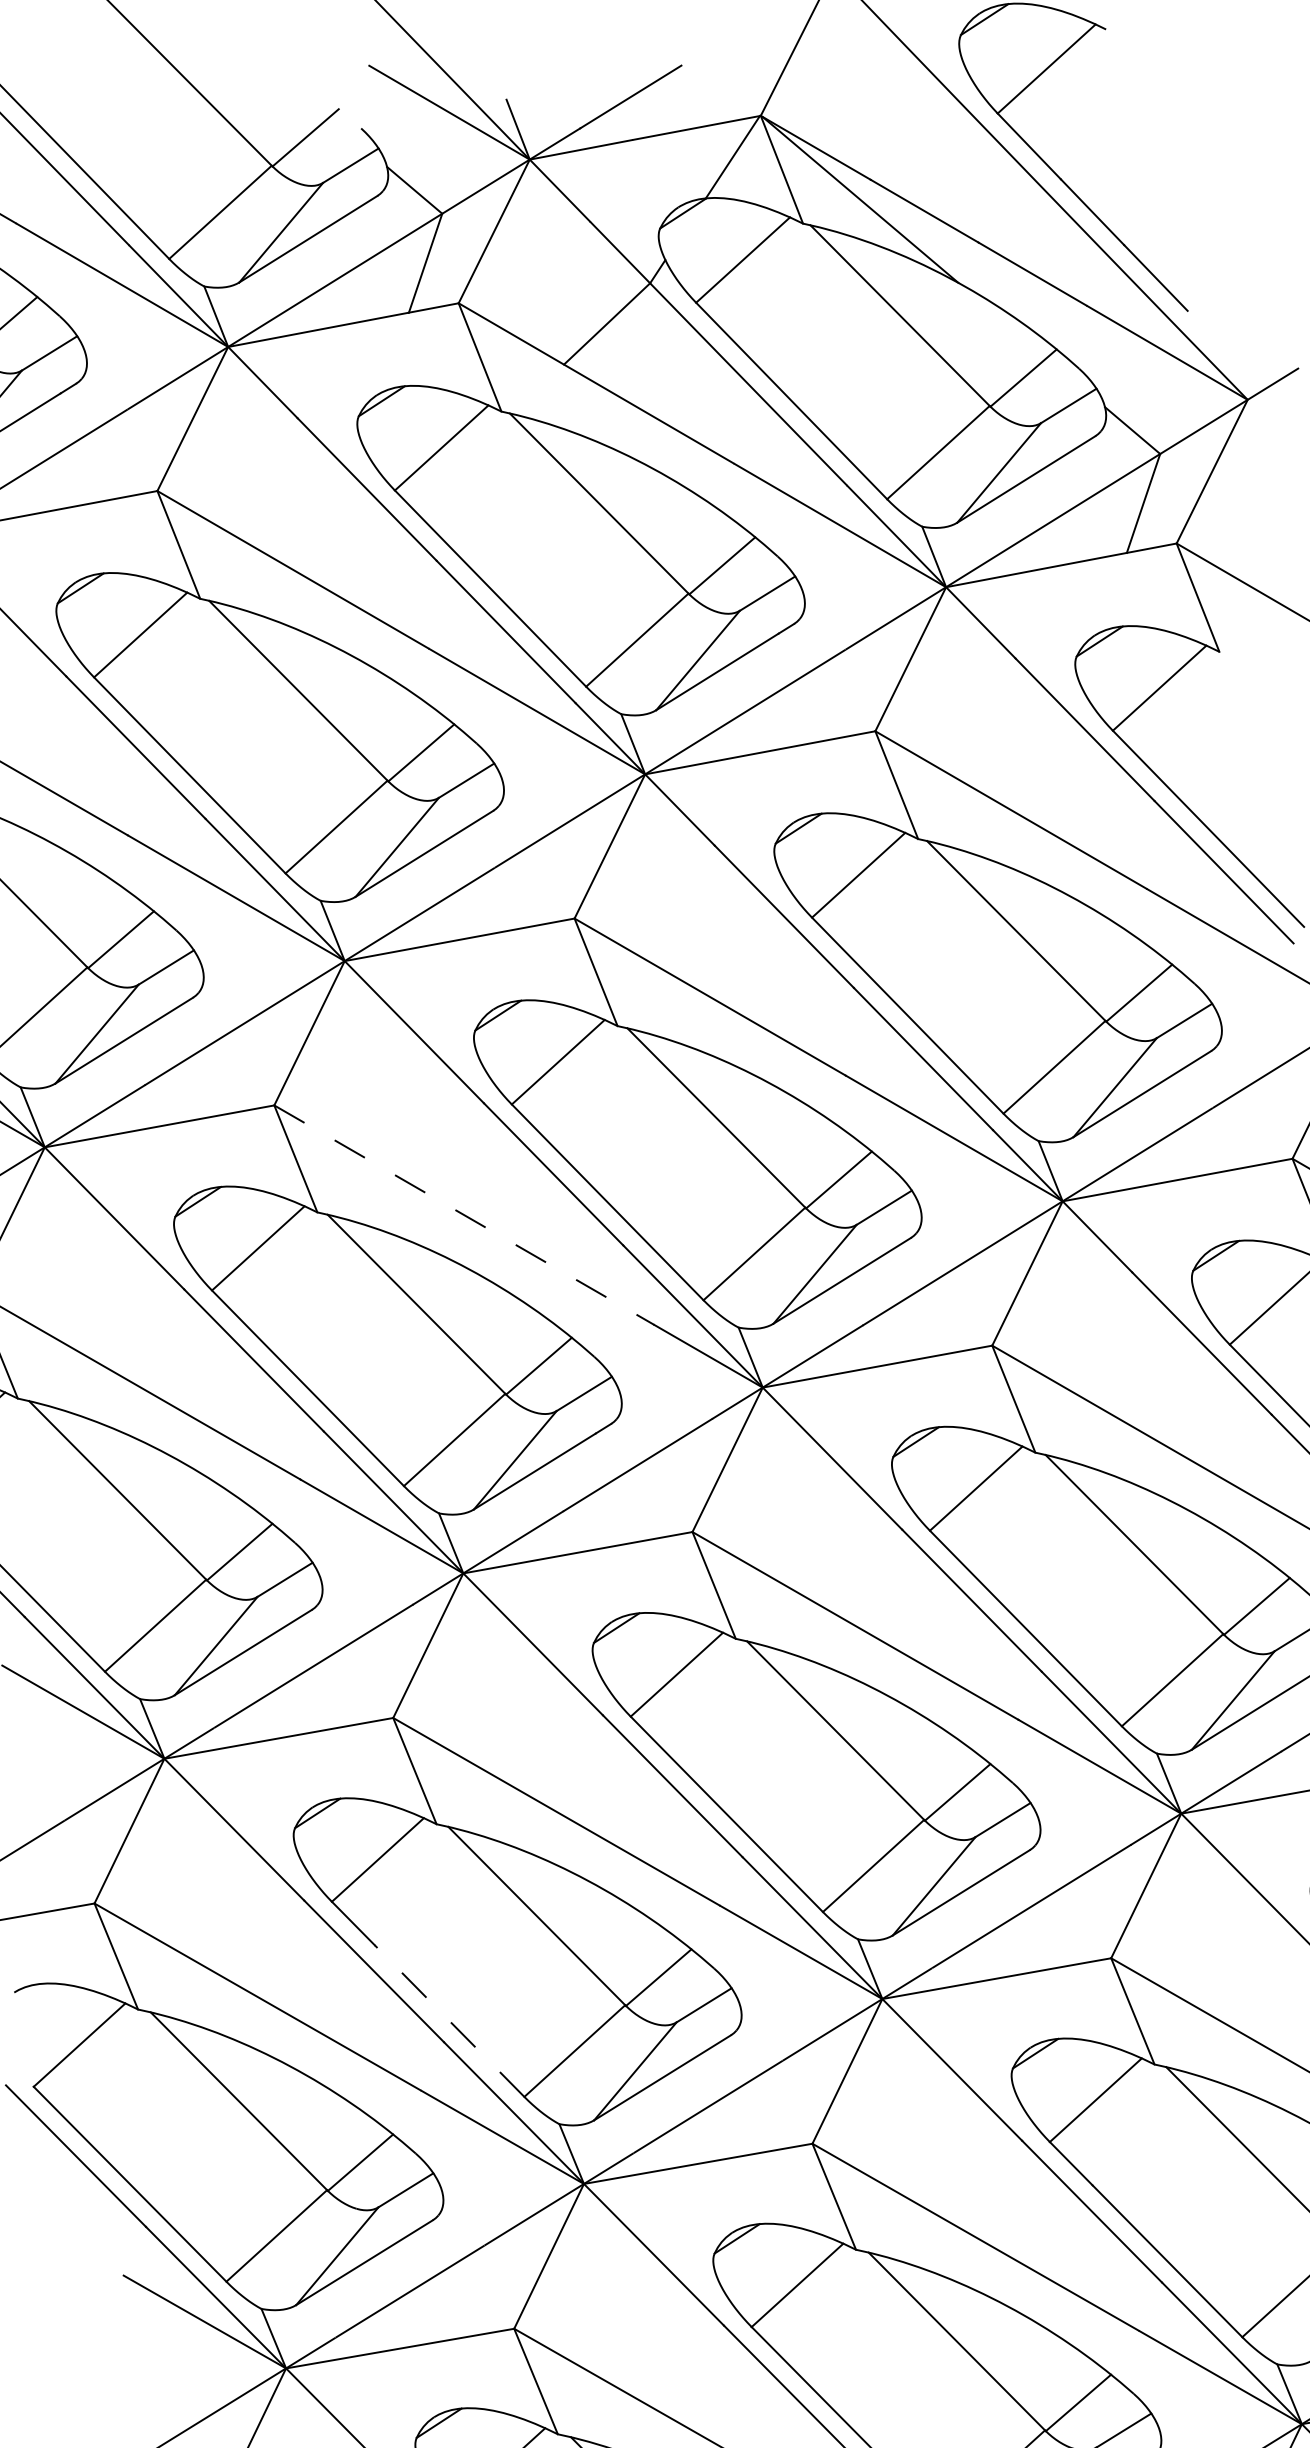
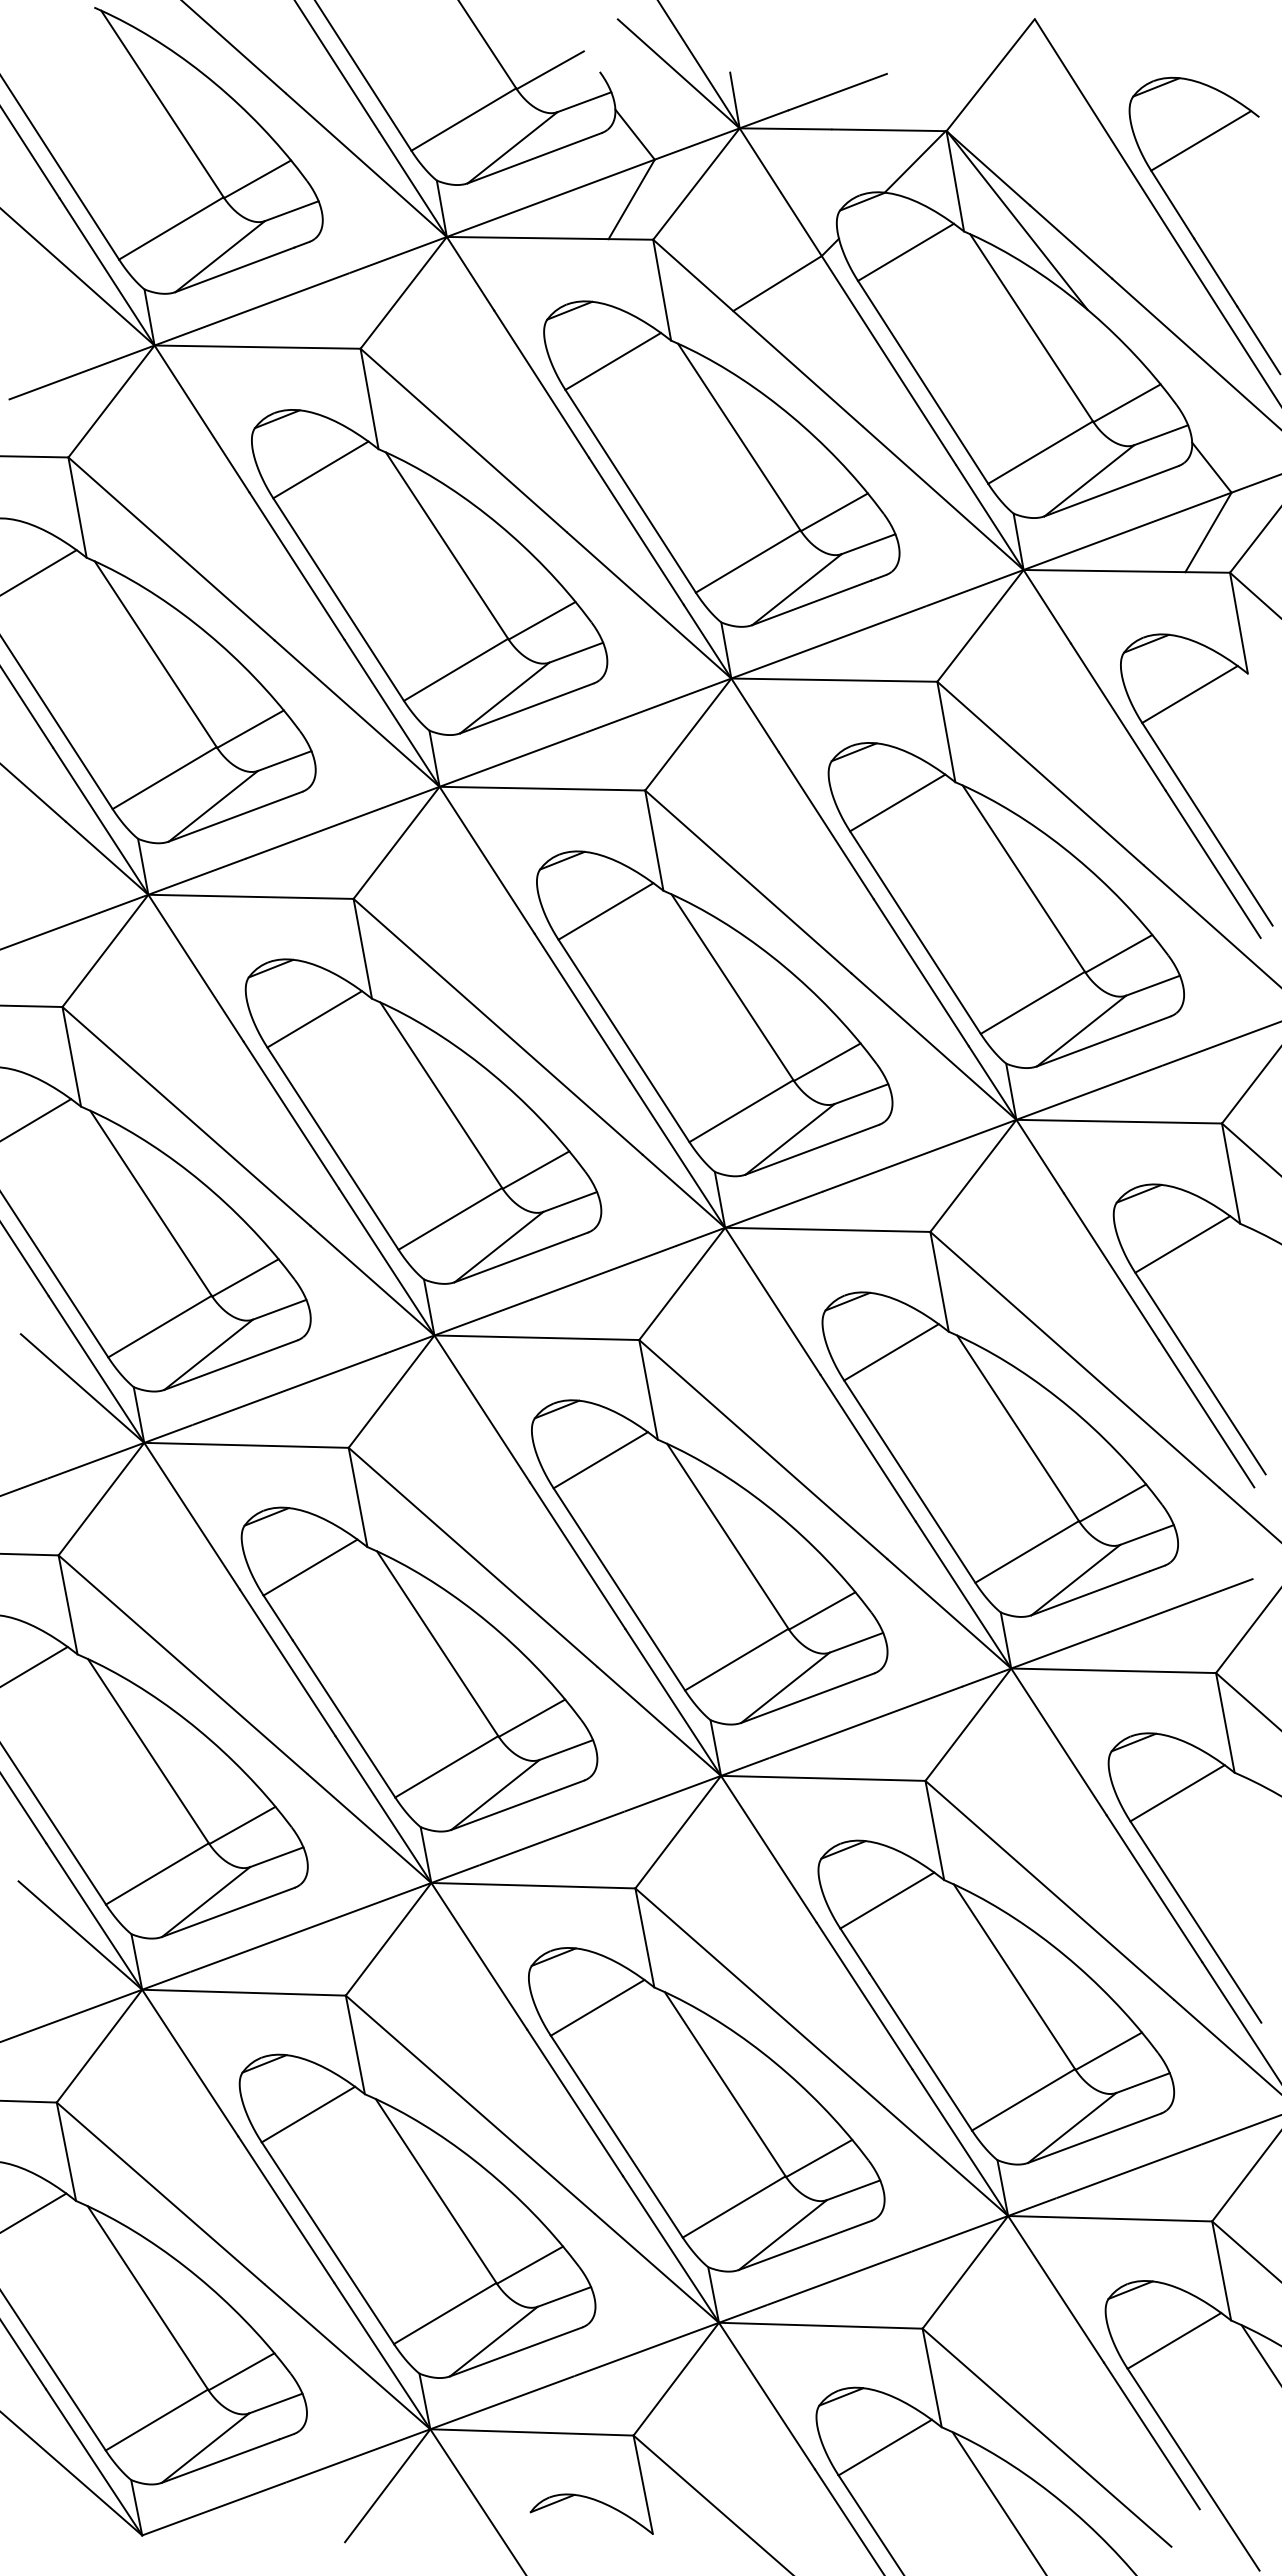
line: (464, 1215) -> (498, 1027), dashed -> solid
line: (449, 2020) -> (344, 1718), dashed -> solid

